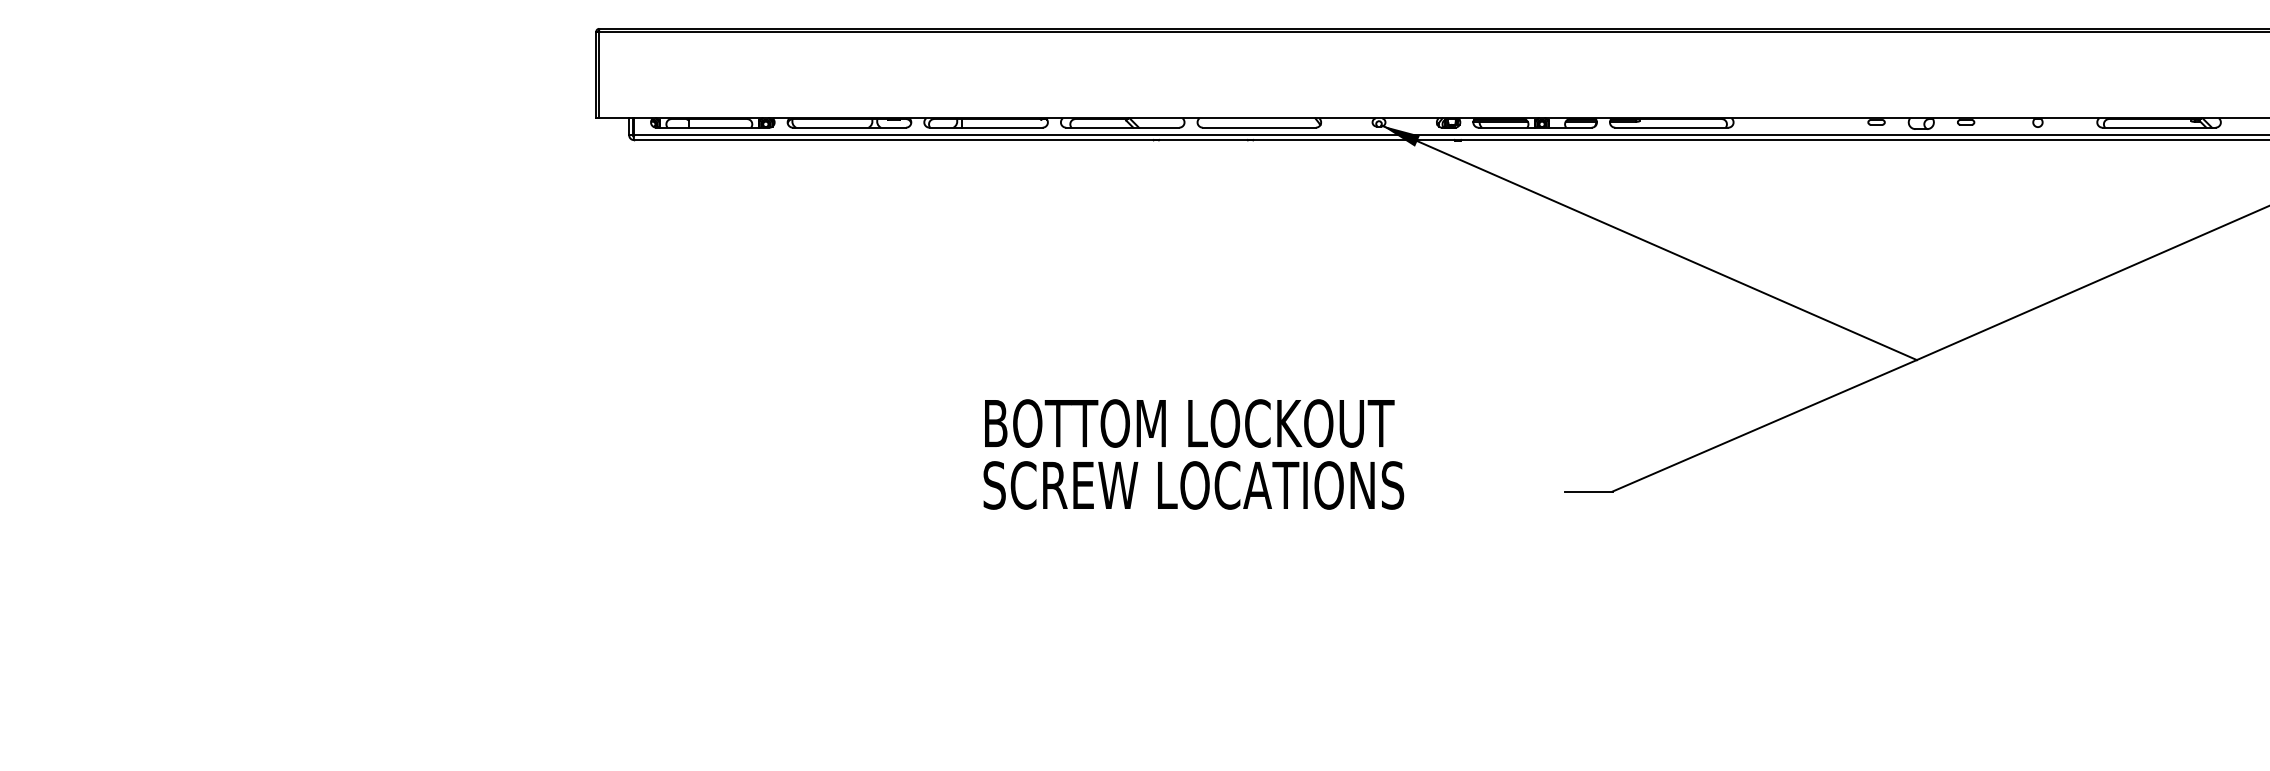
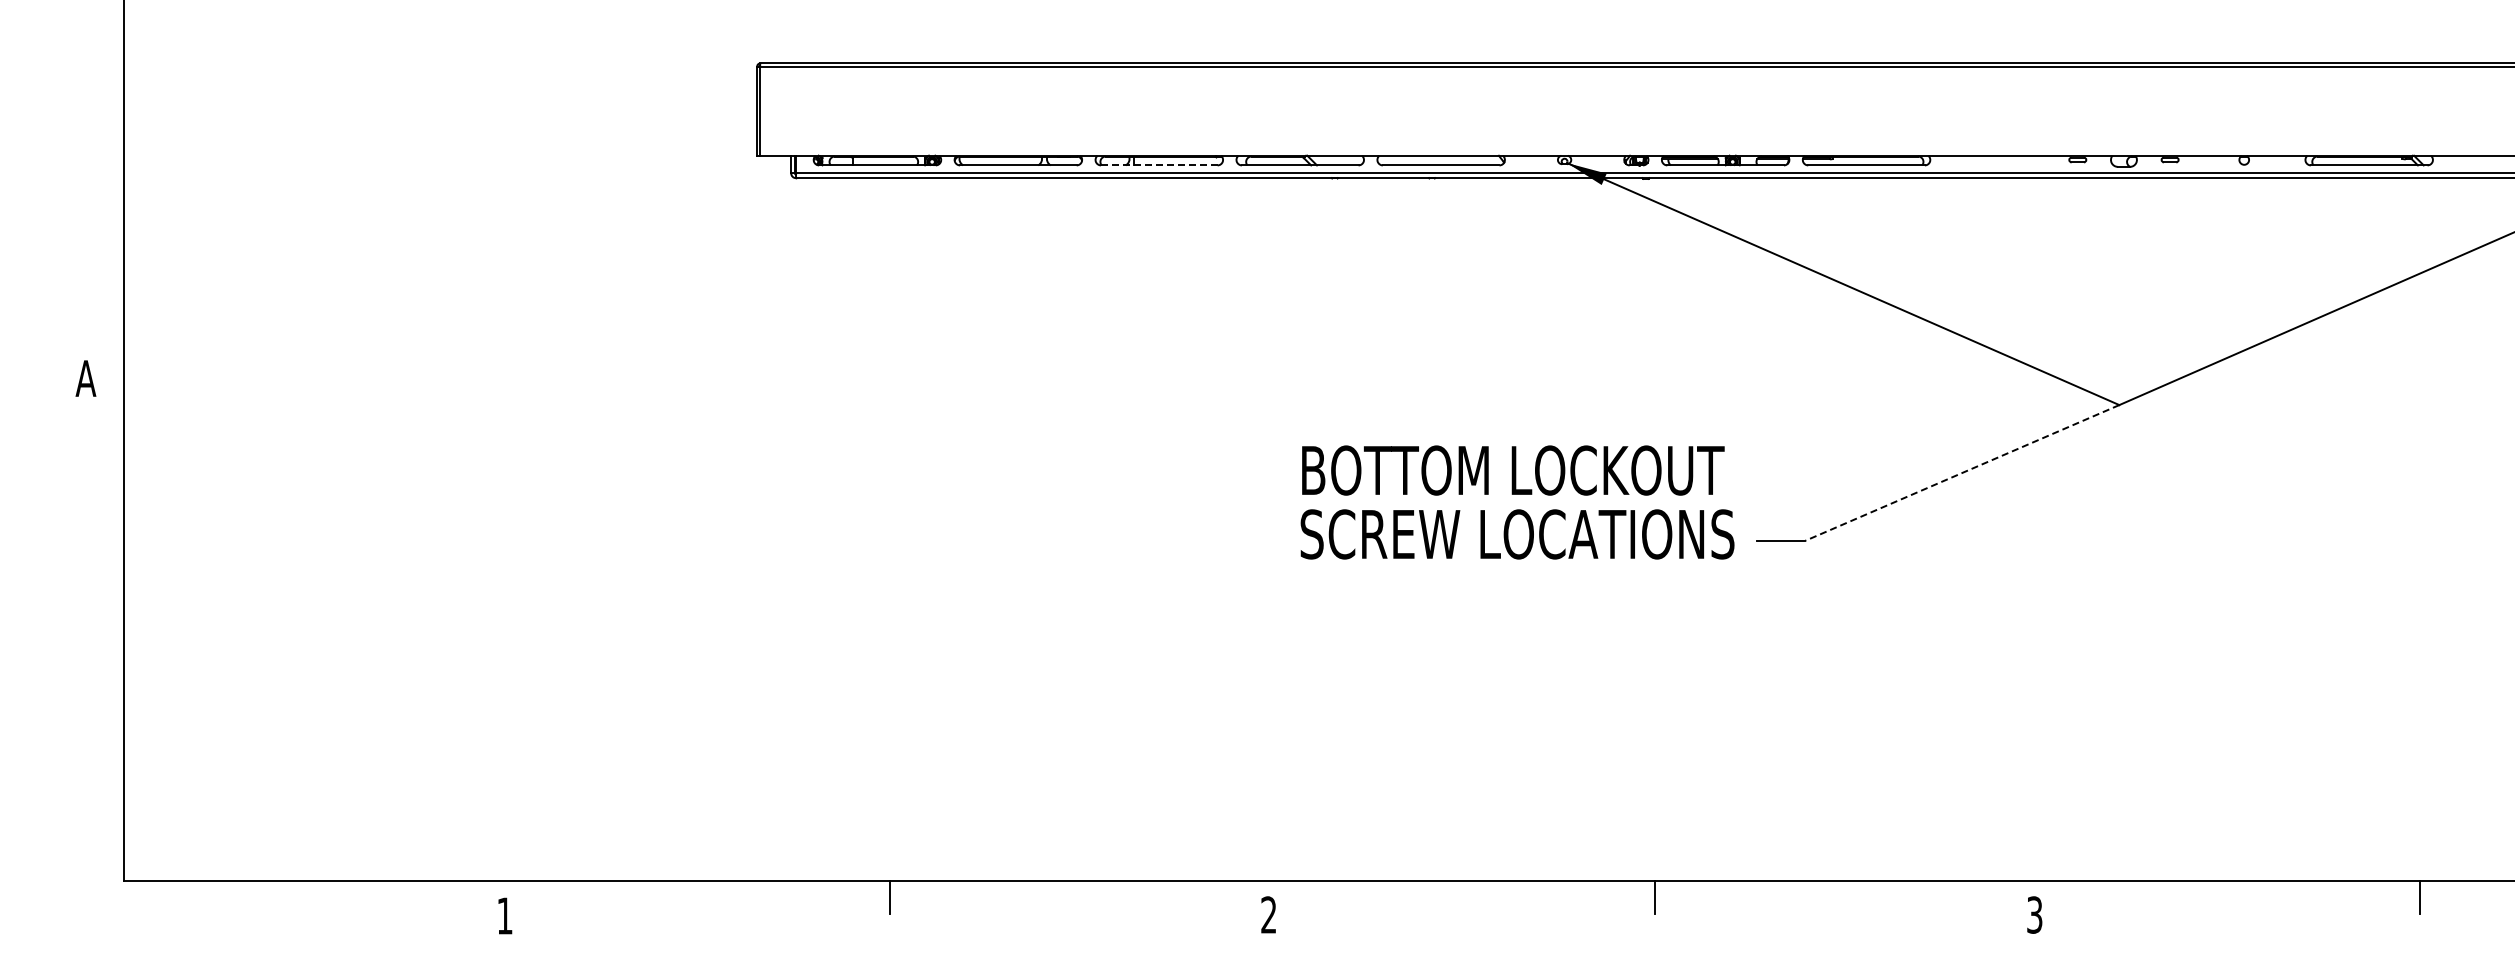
line: (985, 127) -> (1158, 165), solid -> dashed
line: (1764, 425) -> (1962, 472), solid -> dashed
text: (1193, 454) -> (1517, 502), moved

